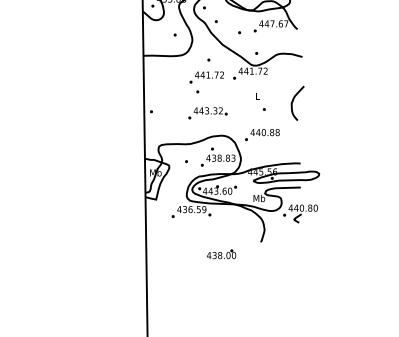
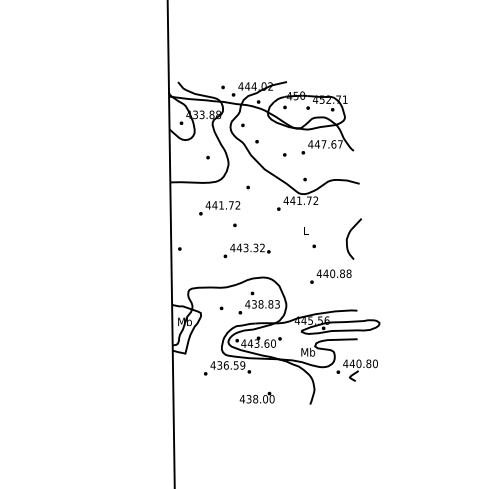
text: (206, 77) -> (219, 208), moved
text: (262, 134) -> (330, 276), moved
text: (220, 254) -> (256, 397), moved

